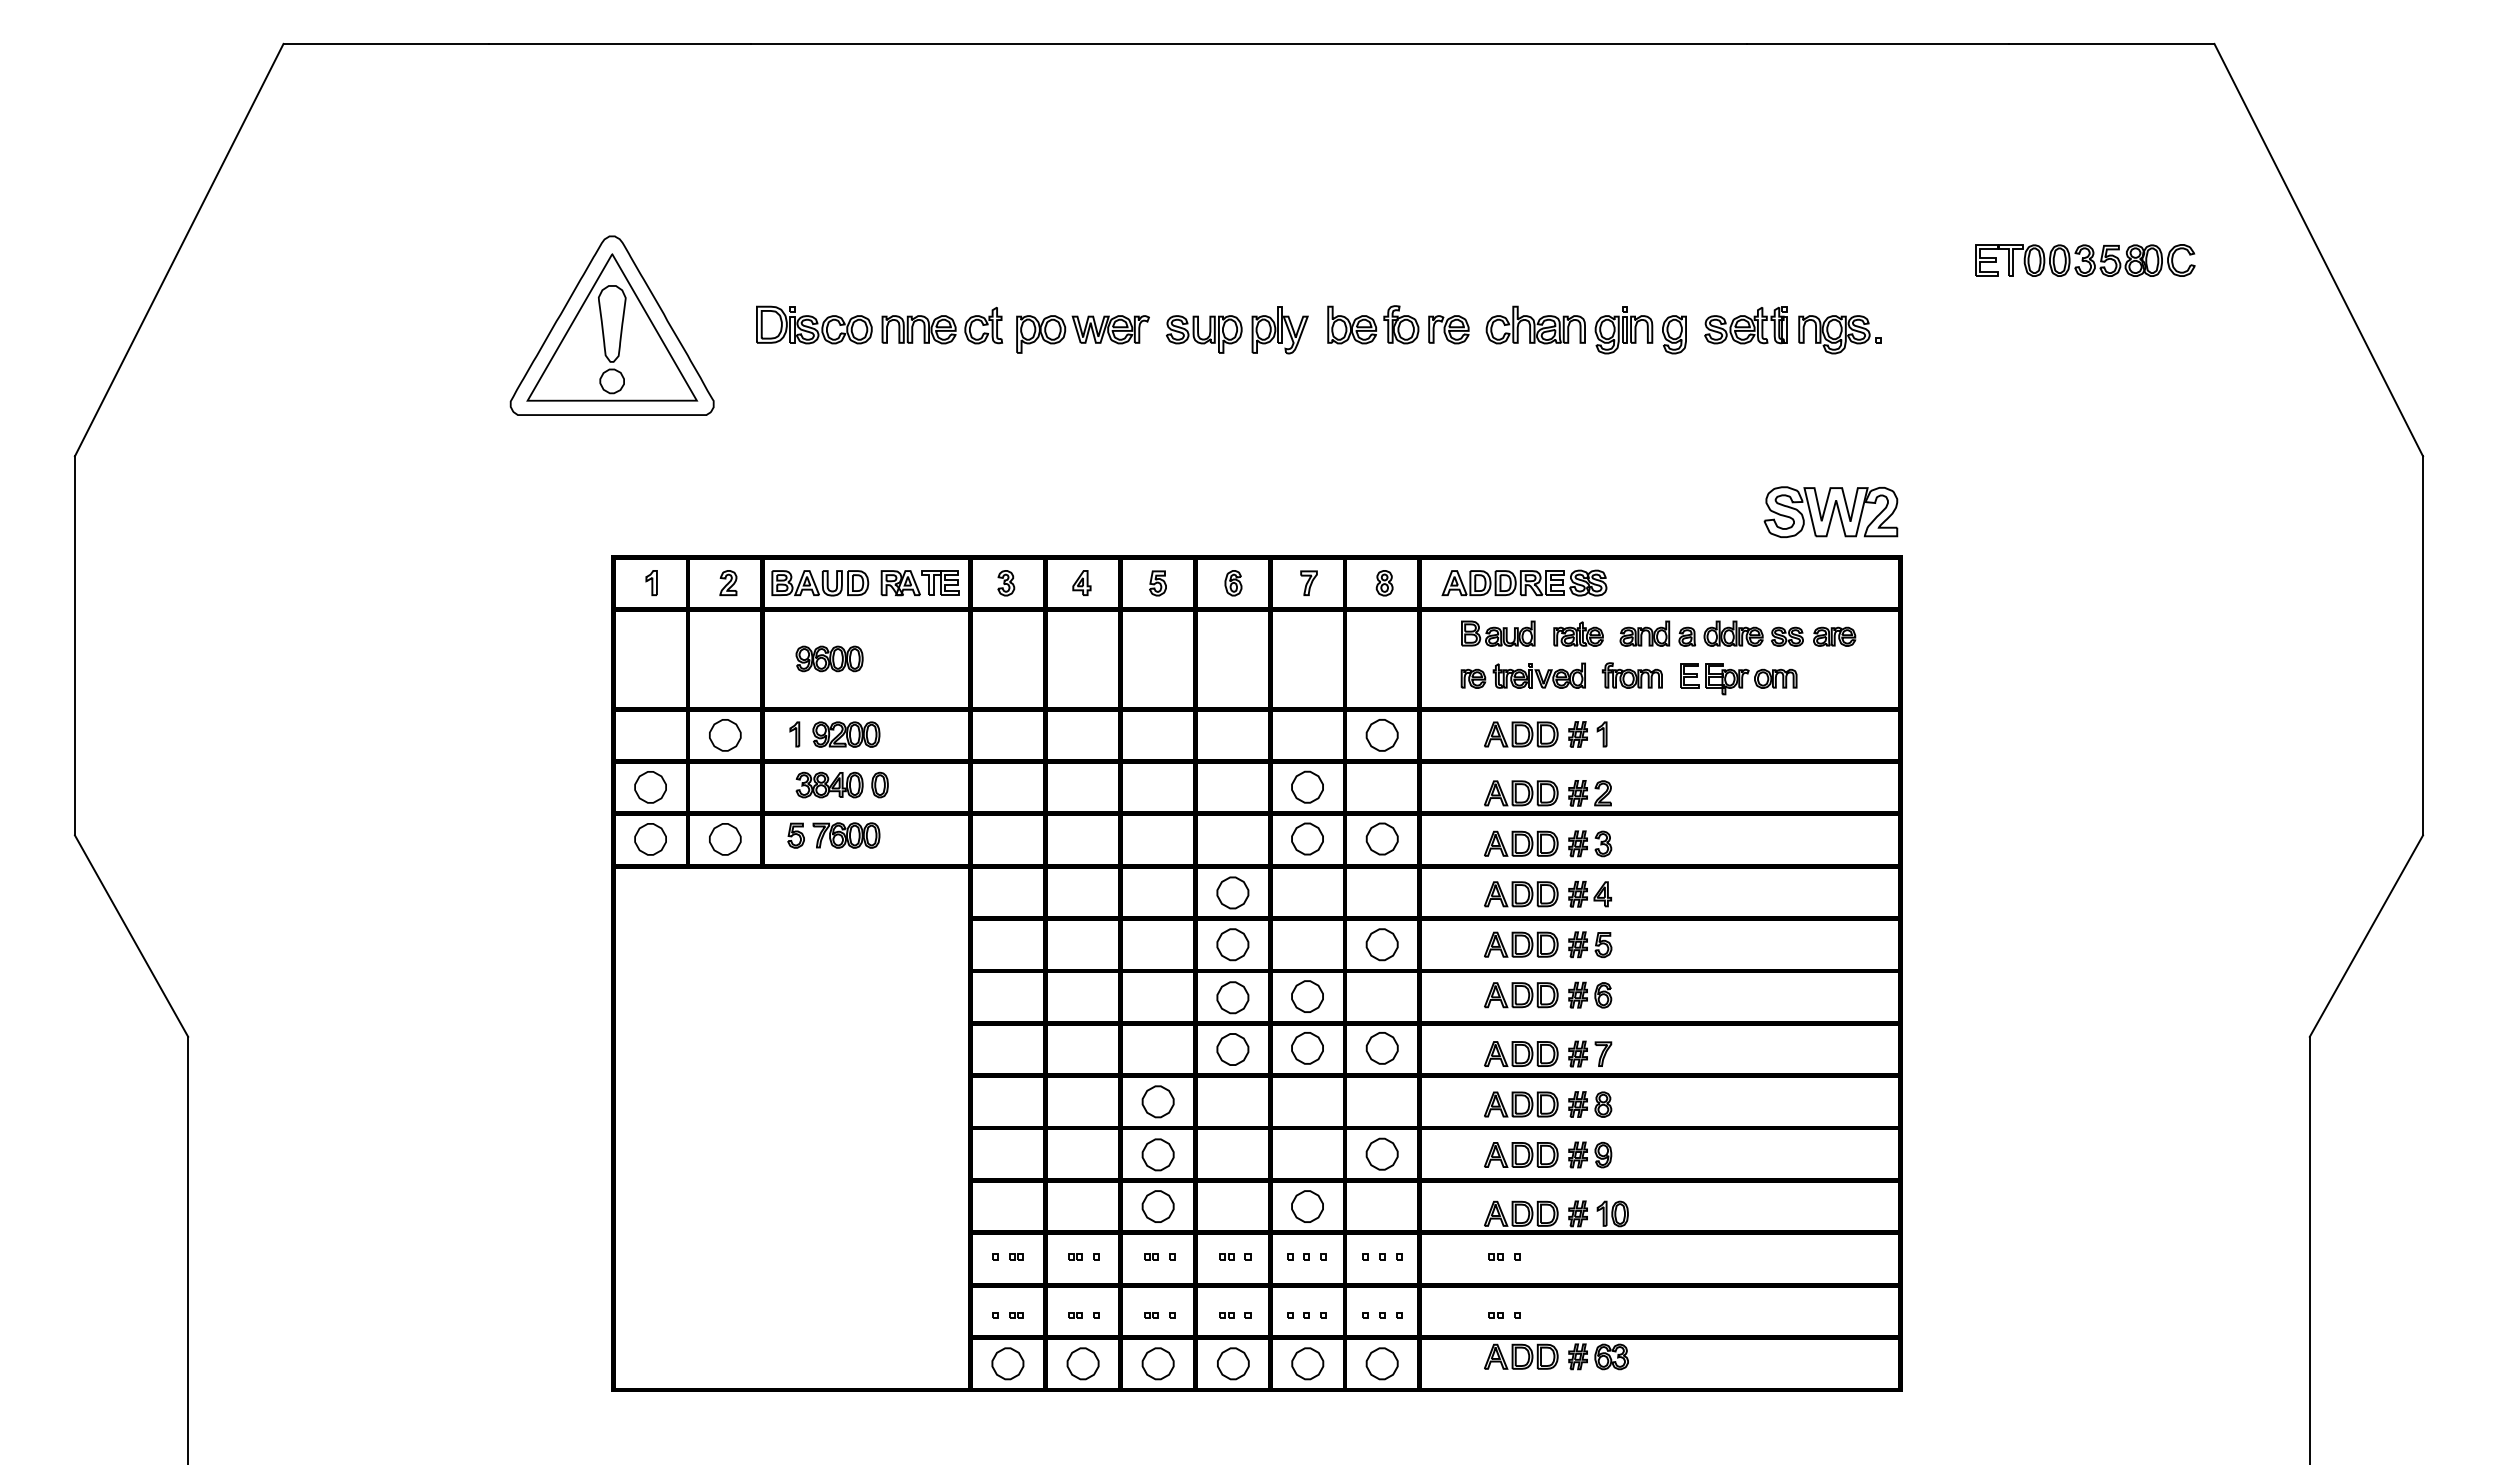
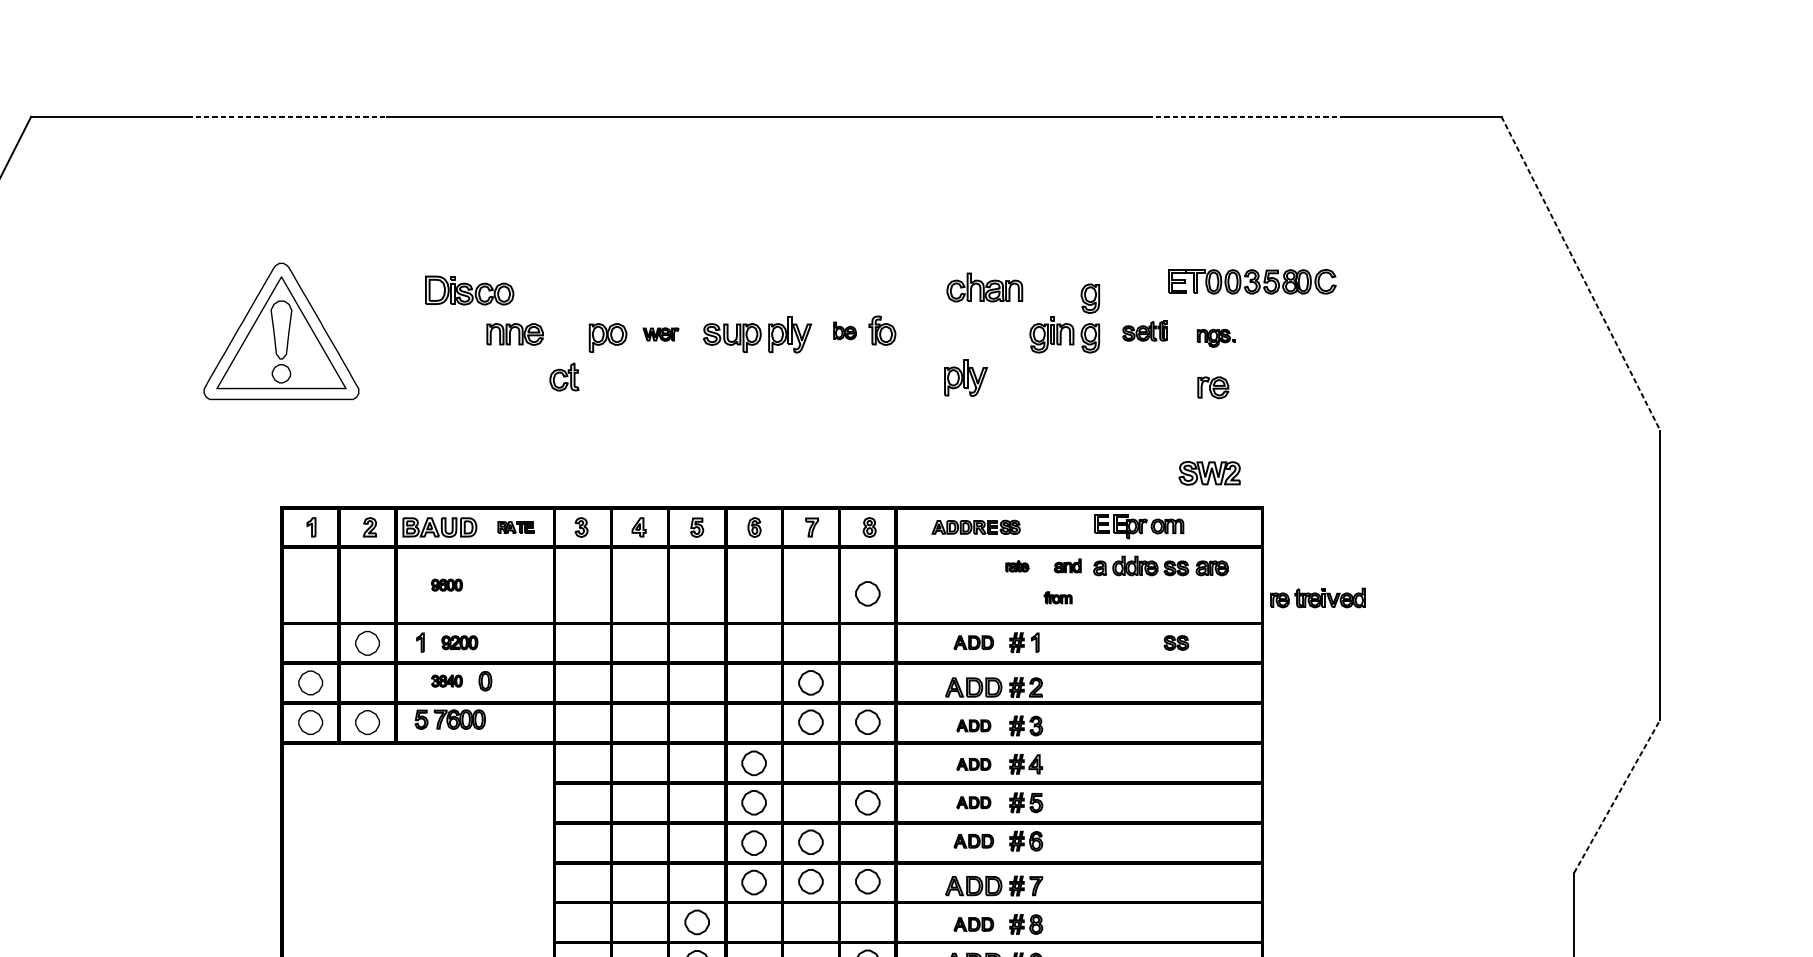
line: (620, 43) -> (287, 116), solid -> dashed
line: (1877, 43) -> (1244, 116), solid -> dashed
line: (2318, 250) -> (1580, 274), solid -> dashed
part: (2085, 260) -> (1252, 281), moved
part: (1674, 282) -> (1090, 298), added
part: (814, 324) -> (469, 290), moved
part: (1352, 324) -> (845, 330), size x0.6
part: (1535, 324) -> (984, 287), moved
part: (983, 325) -> (564, 376), moved
part: (1745, 325) -> (1144, 331), size x0.7
part: (1110, 329) -> (660, 334), size x0.6
part: (1448, 329) -> (1212, 387), moved
part: (1839, 334) -> (1216, 338), size x0.6
part: (1510, 387) -> (965, 378), added
part: (1830, 511) -> (1209, 472), size x0.6
part: (1524, 582) -> (976, 526), size x0.7
part: (919, 583) -> (515, 527), size x0.6
part: (1498, 633) -> (956, 565), removed
part: (1578, 633) -> (1017, 565), size x0.6
part: (1644, 633) -> (1067, 565), size x0.7
part: (829, 658) -> (446, 584), size x0.6
part: (1522, 675) -> (1317, 597), moved
part: (1631, 675) -> (1057, 597), size x0.6
part: (1738, 679) -> (1139, 526), moved
part: (846, 734) -> (459, 642), size x0.7
part: (1521, 734) -> (973, 642), size x0.7
part: (1787, 734) -> (1176, 642), added
part: (1381, 735) -> (867, 593), moved
part: (829, 784) -> (446, 680), size x0.6
part: (1521, 843) -> (973, 725), size x0.6
part: (1521, 894) -> (973, 764), size x0.6
line: (2366, 936) -> (1617, 796), solid -> dashed
part: (1521, 944) -> (973, 802), size x0.6
part: (1521, 995) -> (973, 841), size x0.7
part: (1521, 1104) -> (973, 924), size x0.7

